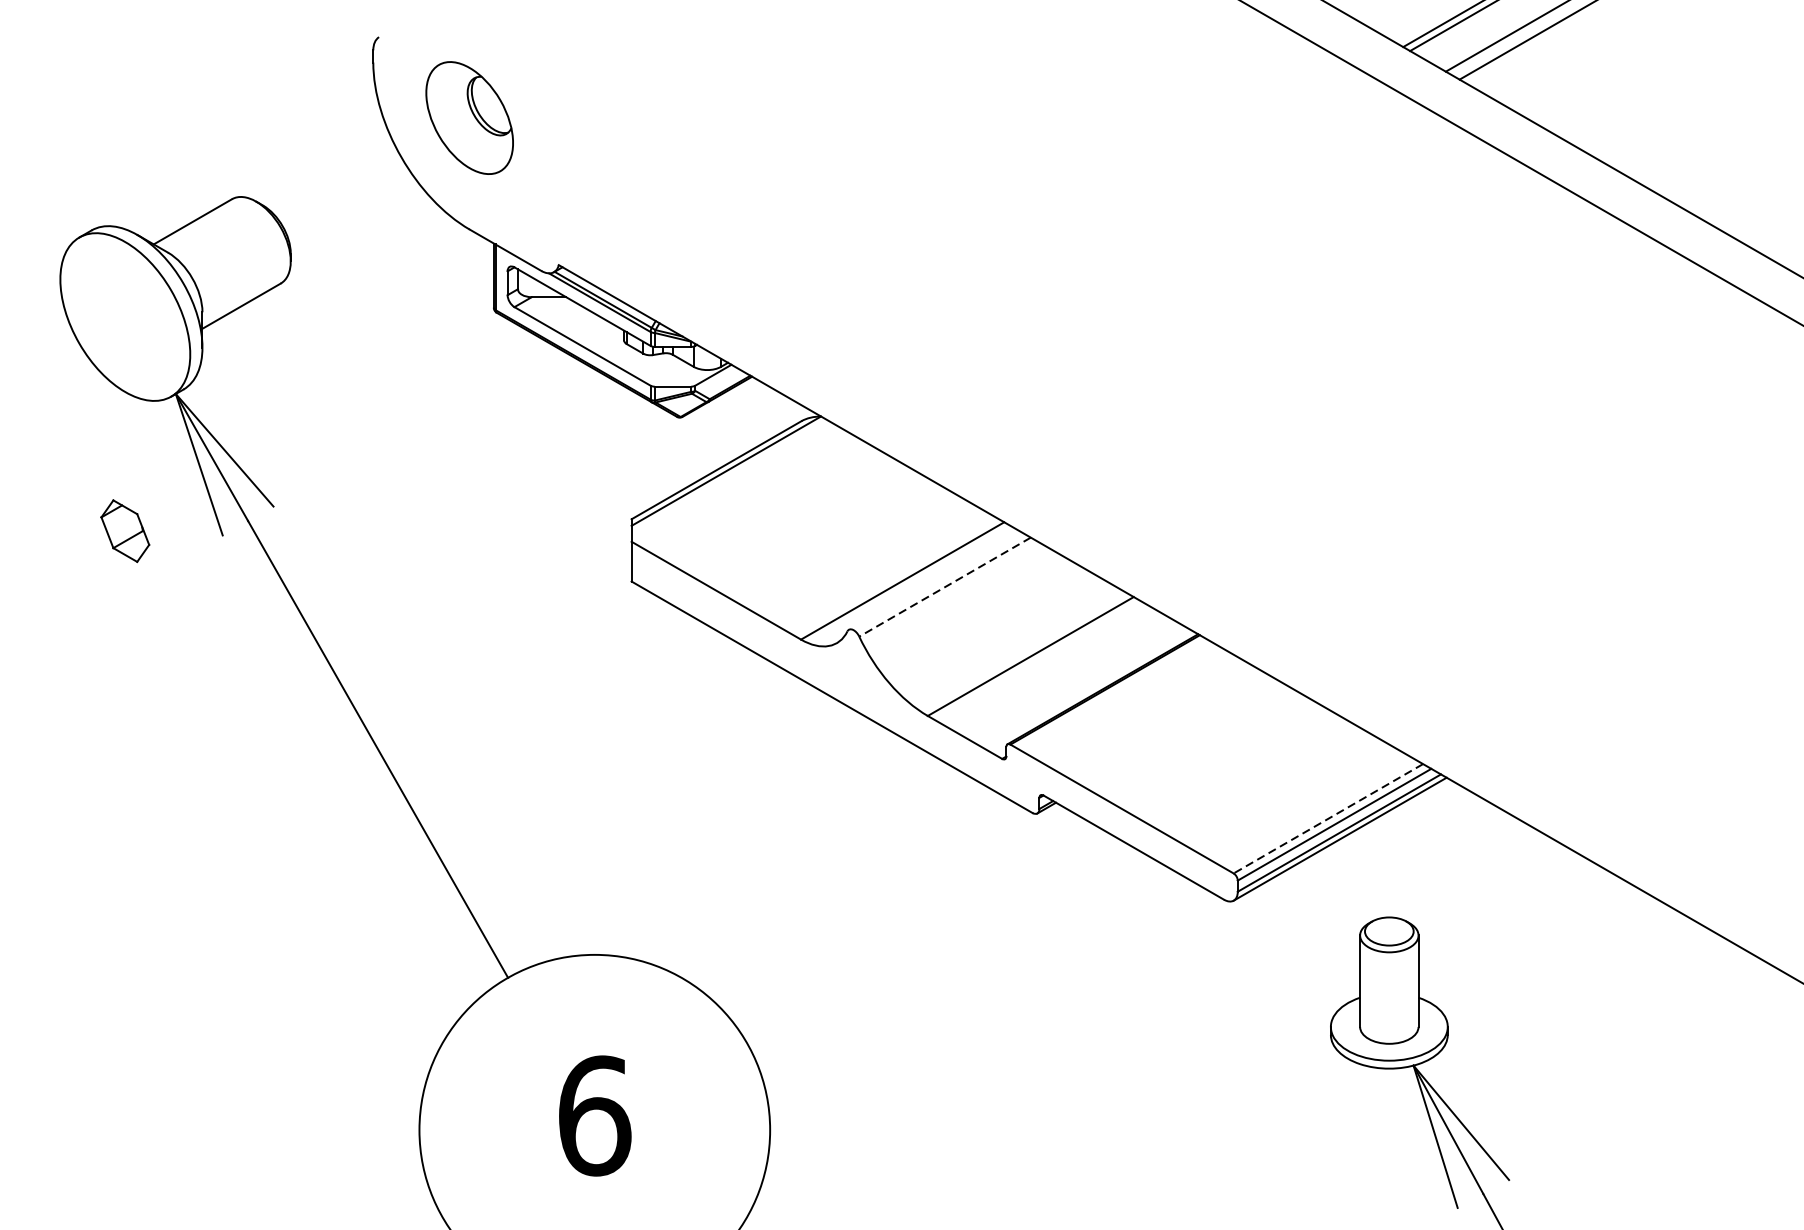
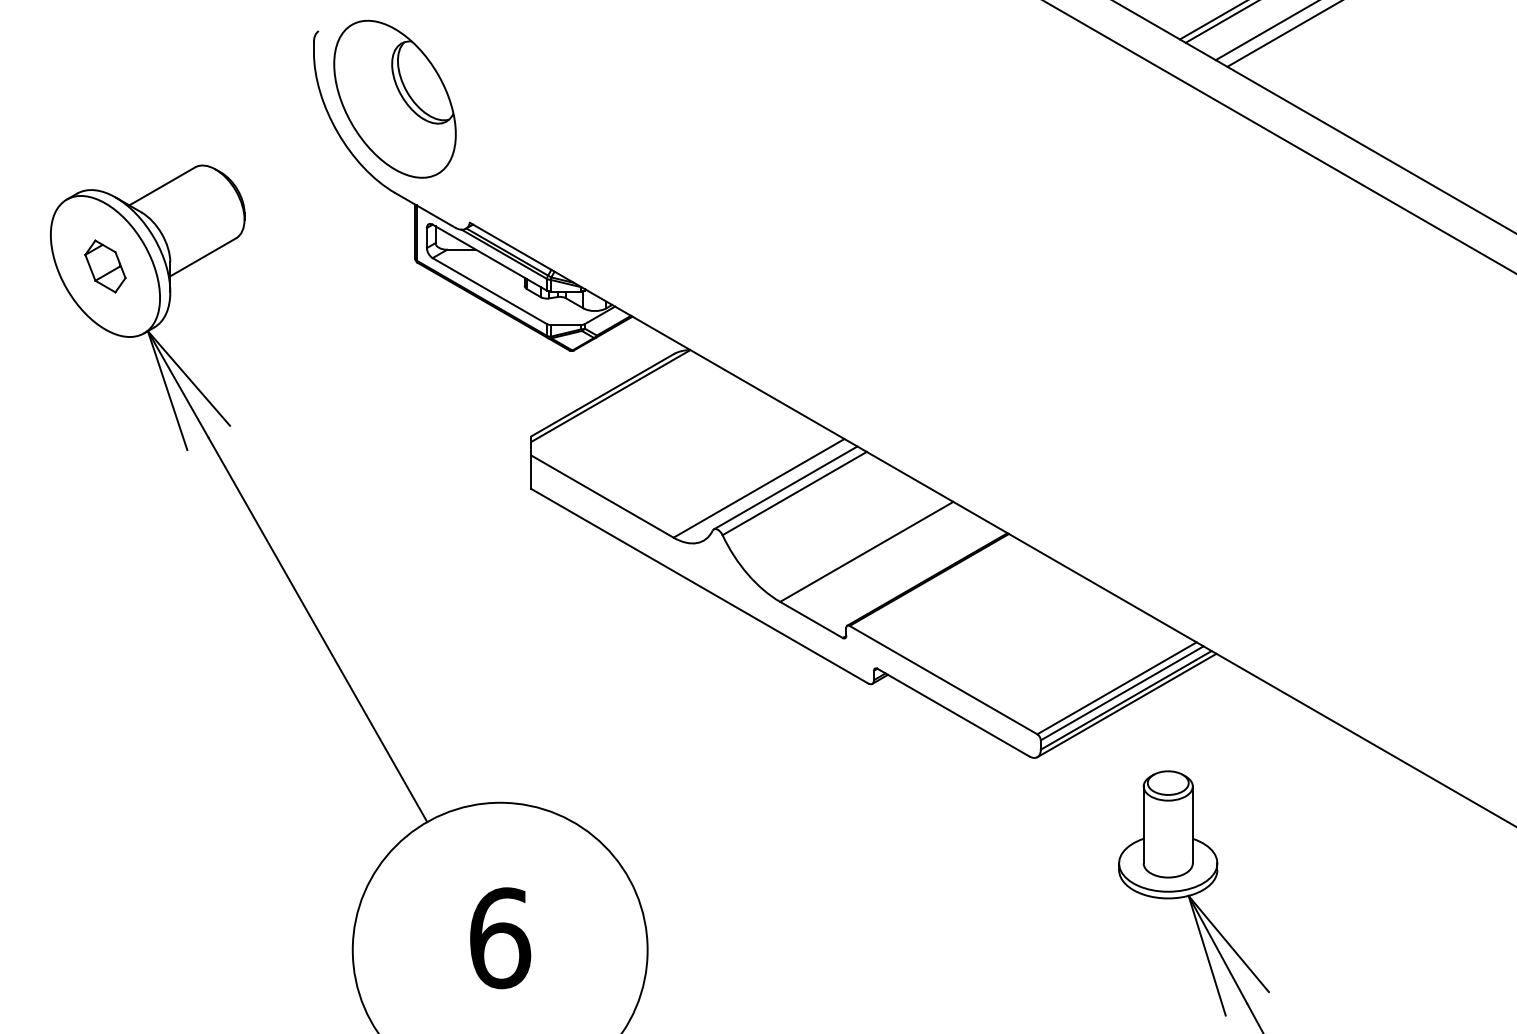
part: (469, 117) -> (394, 98), size x1.67
part: (125, 531) -> (105, 266), moved
line: (934, 579) -> (785, 487), added
line: (944, 587) -> (794, 493), dashed -> solid
line: (1328, 818) -> (1117, 688), dashed -> solid

